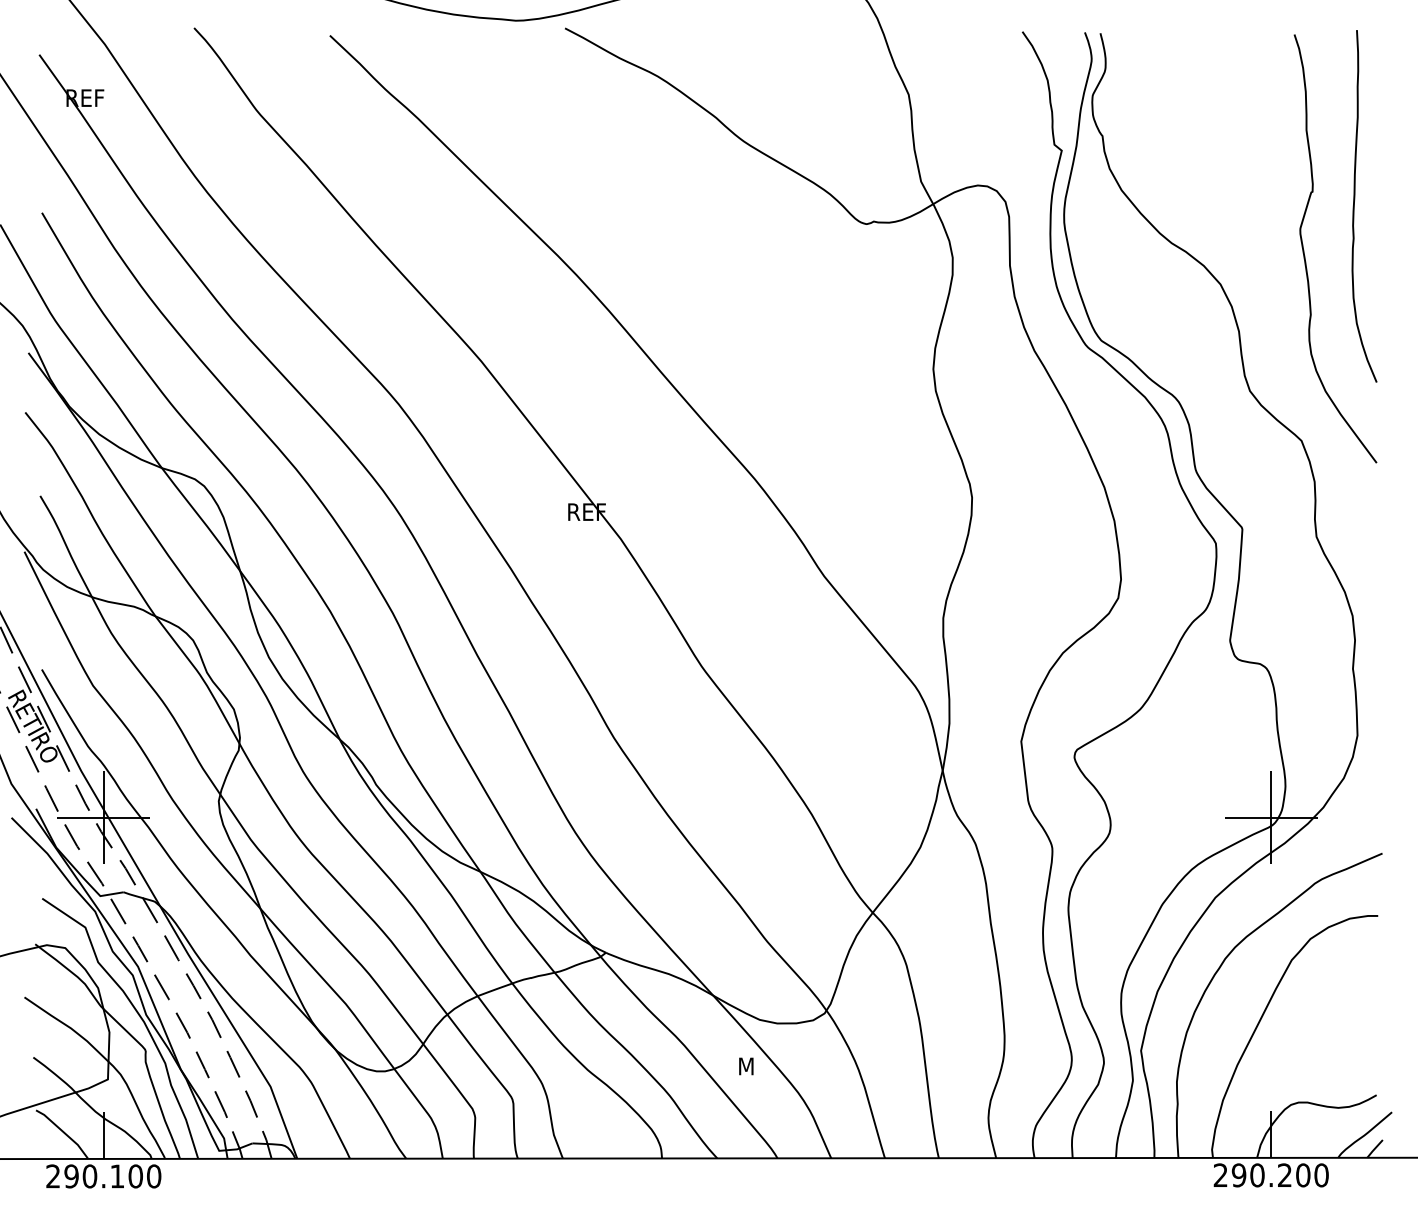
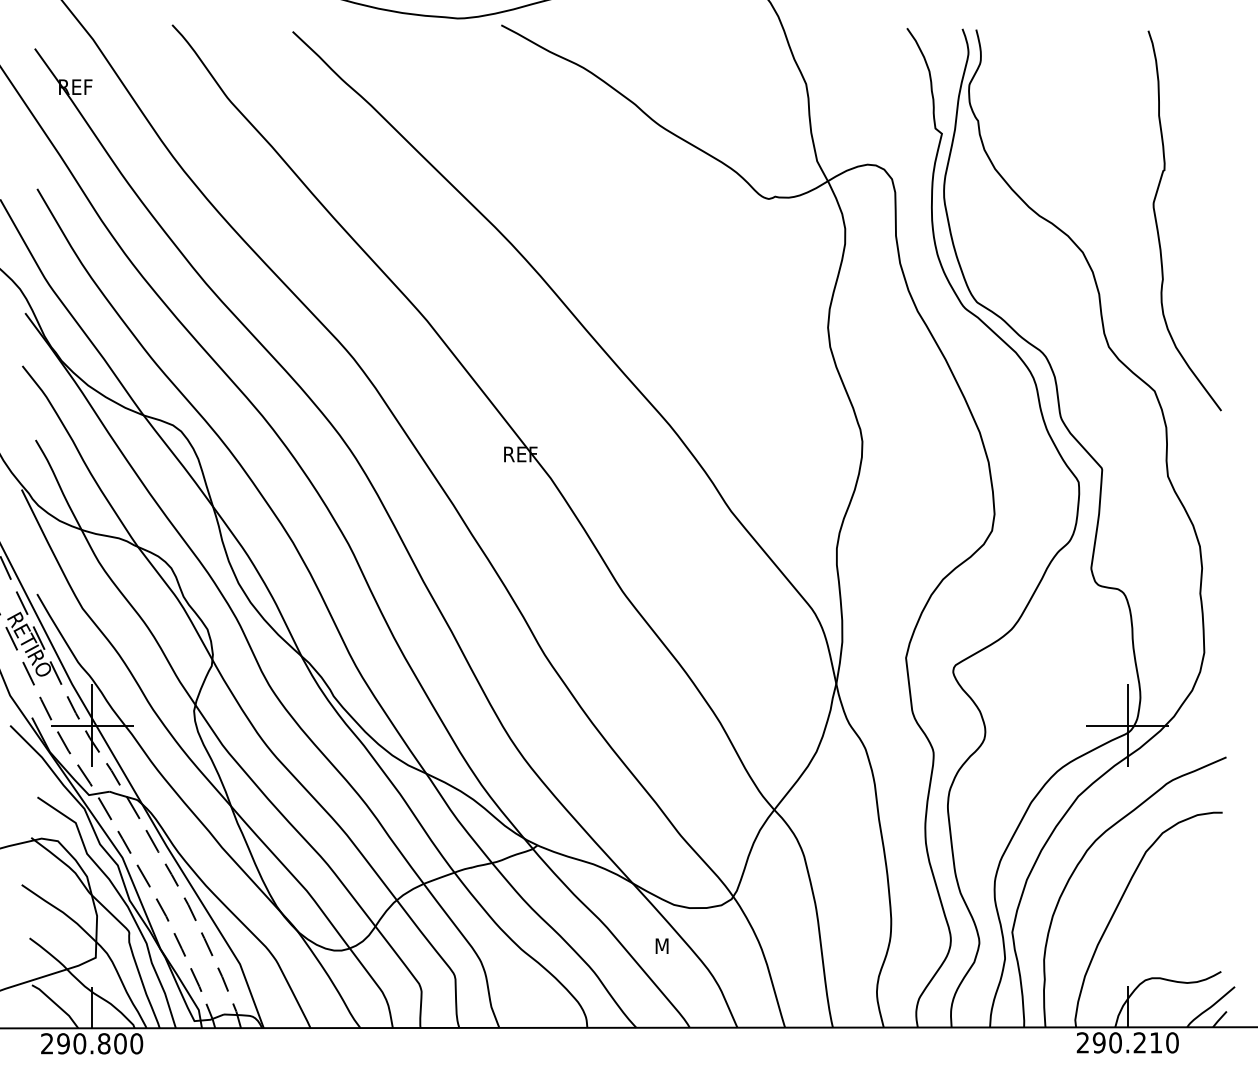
curve: (1355, 204) -> (1202, 181), removed
text: (1302, 1174) -> (1155, 1042), 290.200 -> 290.210
text: (116, 1176) -> (103, 1043), 290.100 -> 290.800

